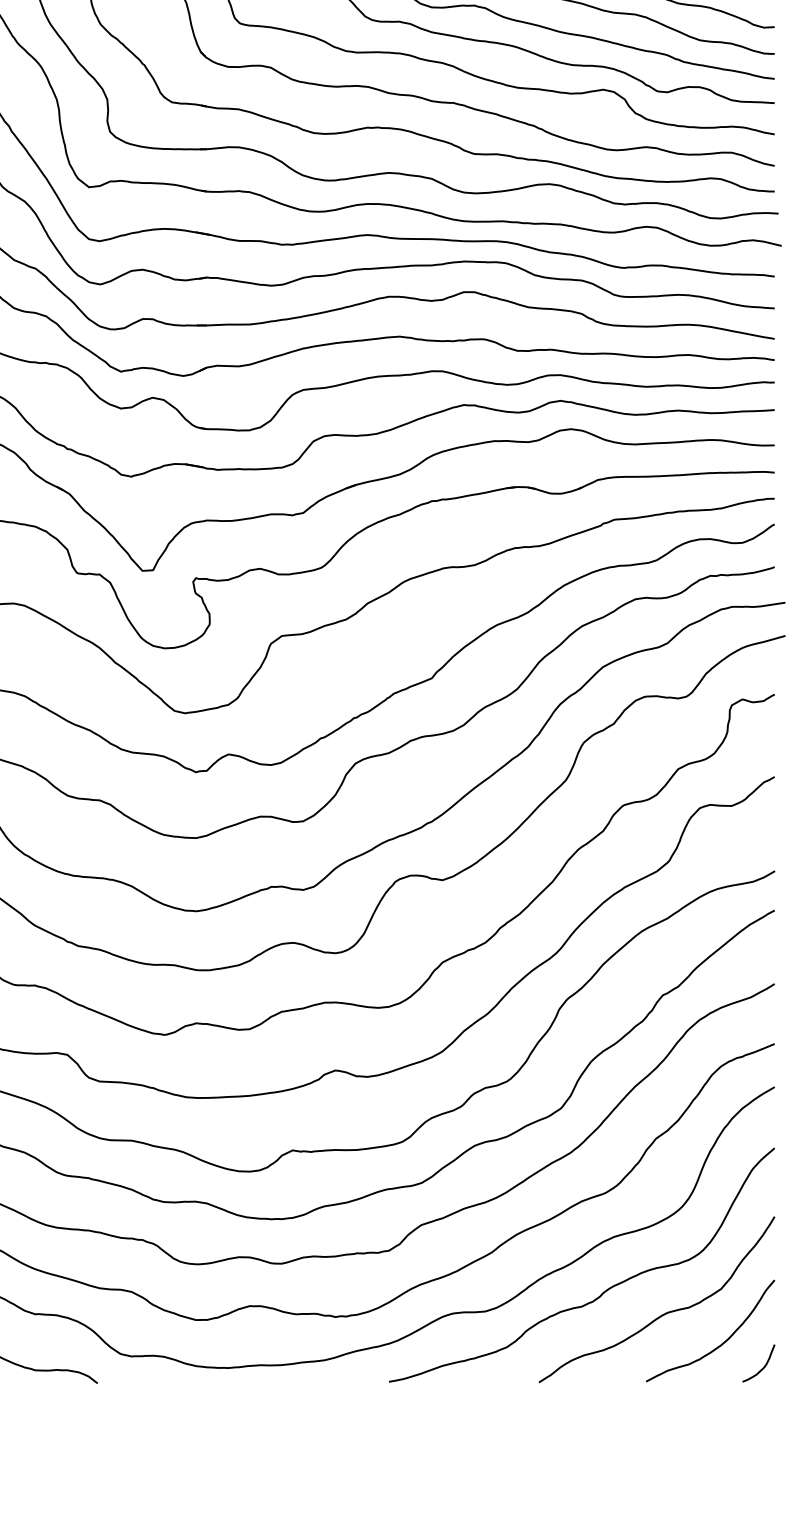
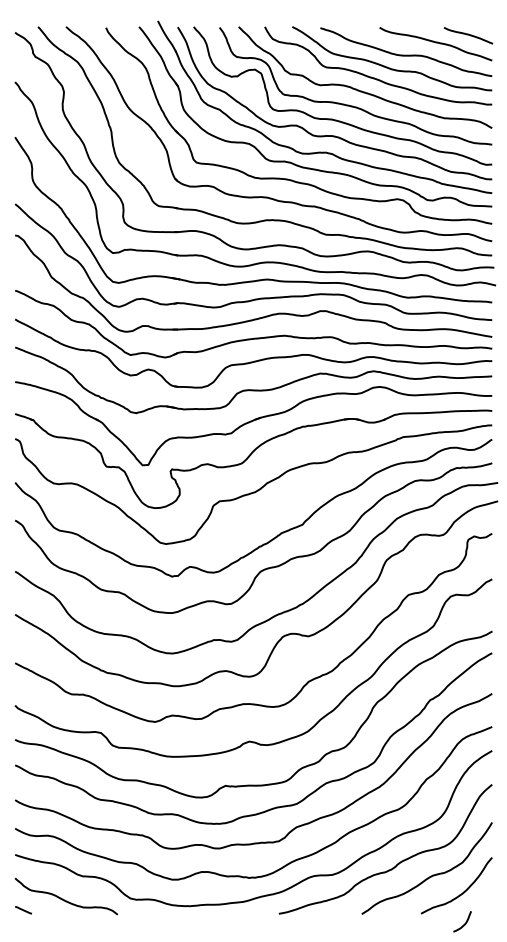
curve: (762, 1366) -> (464, 923), moved

